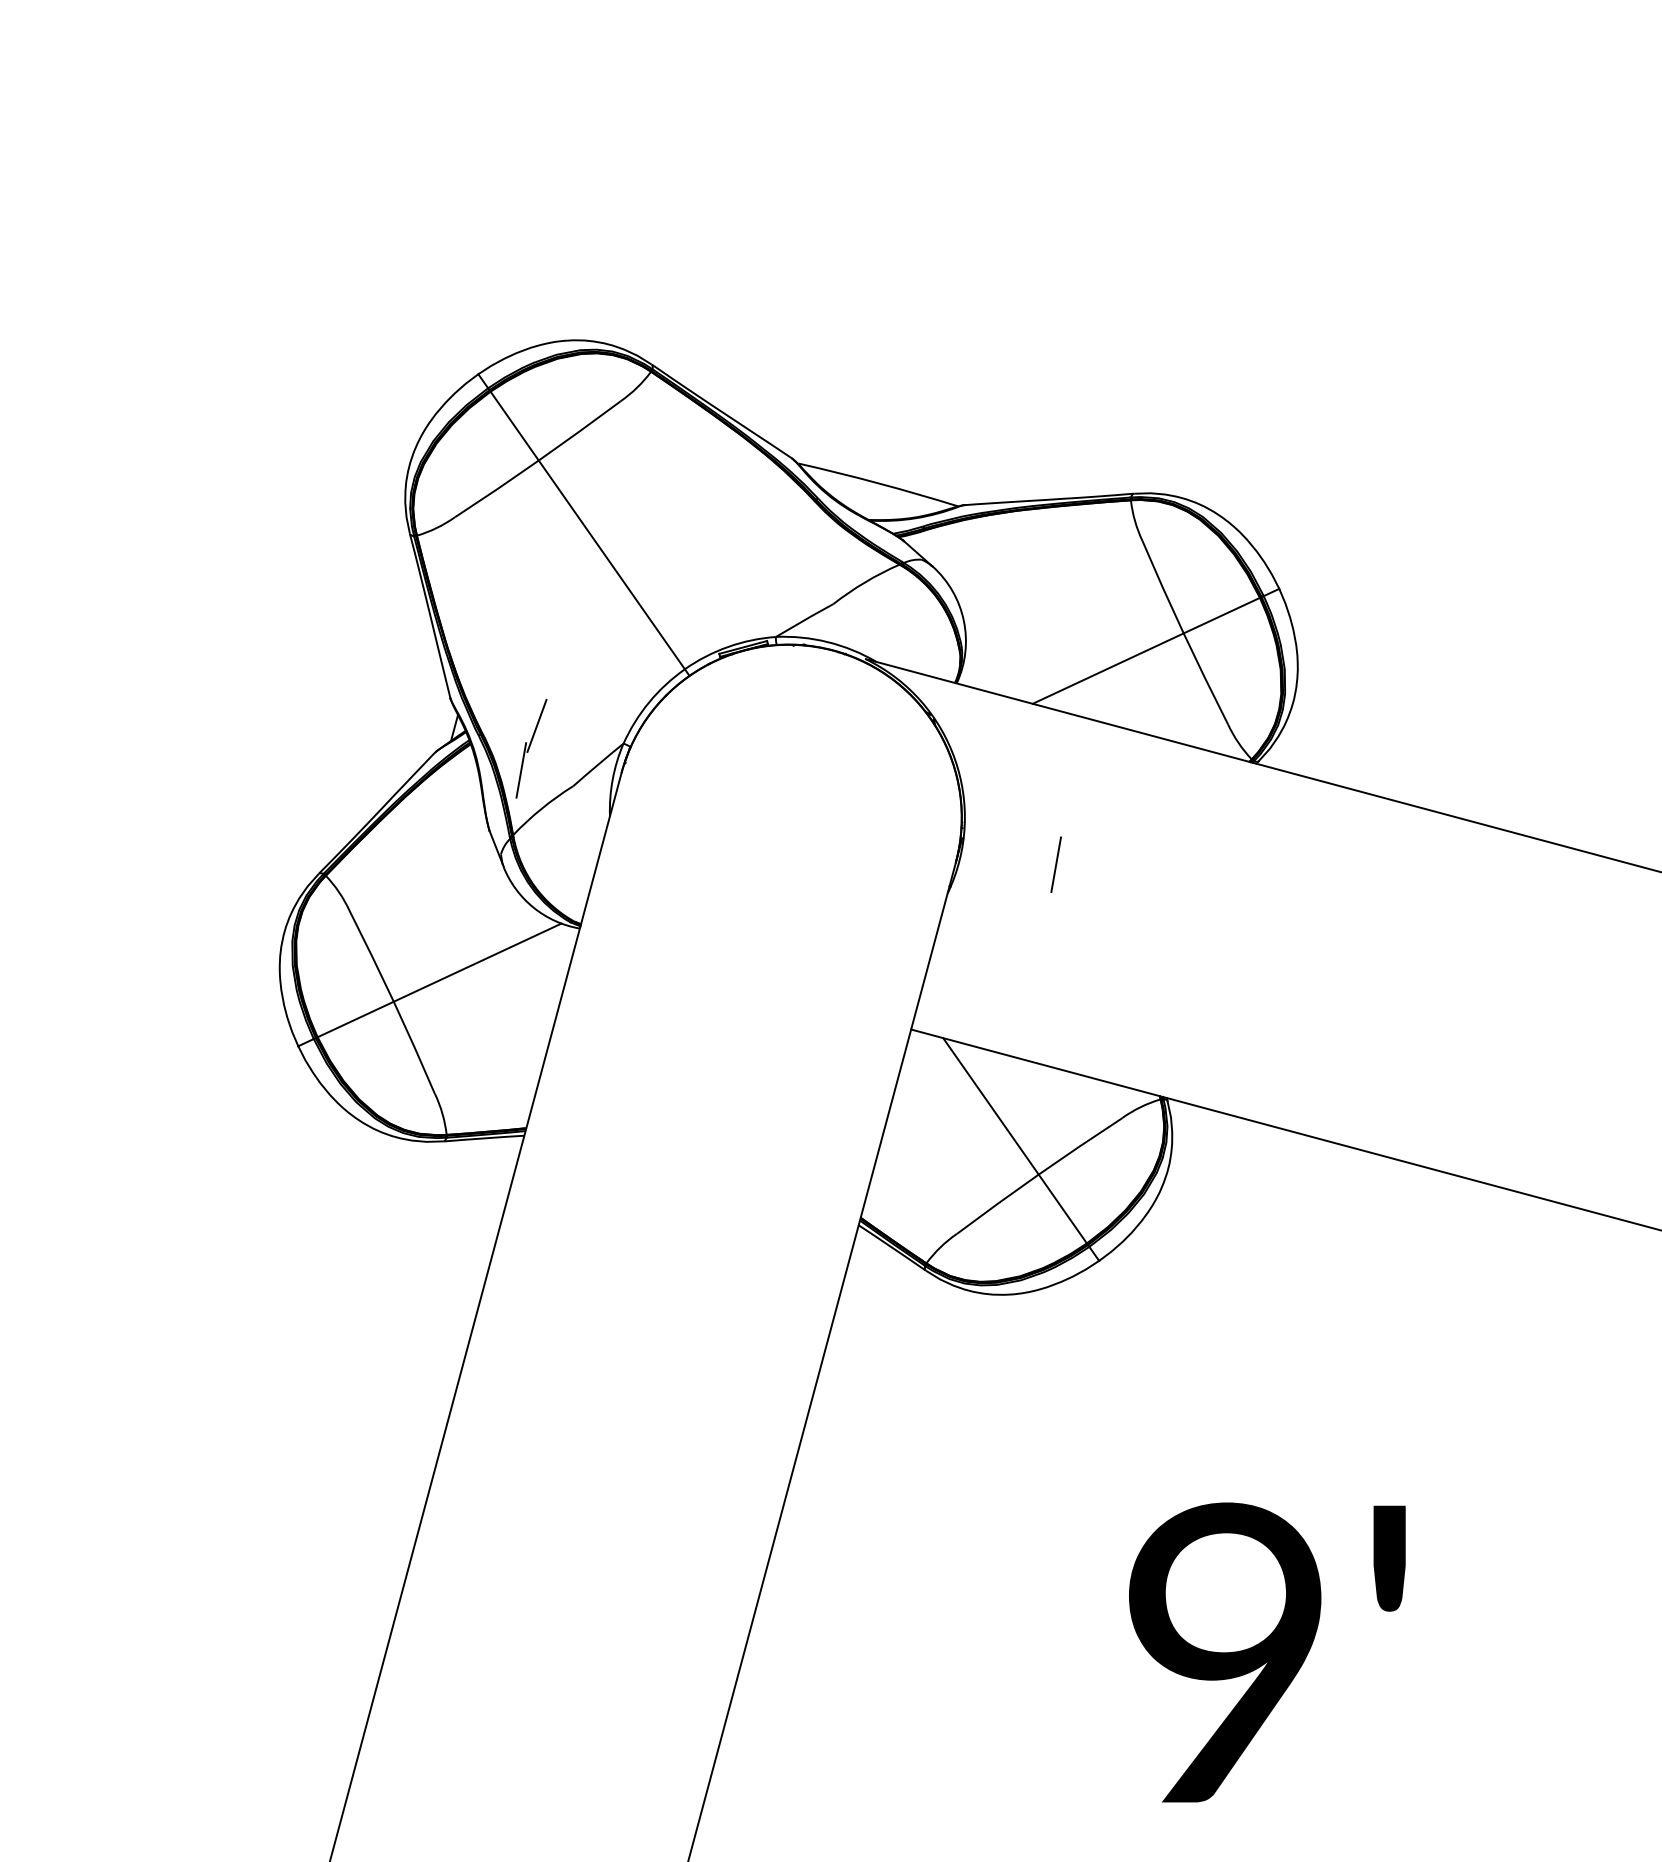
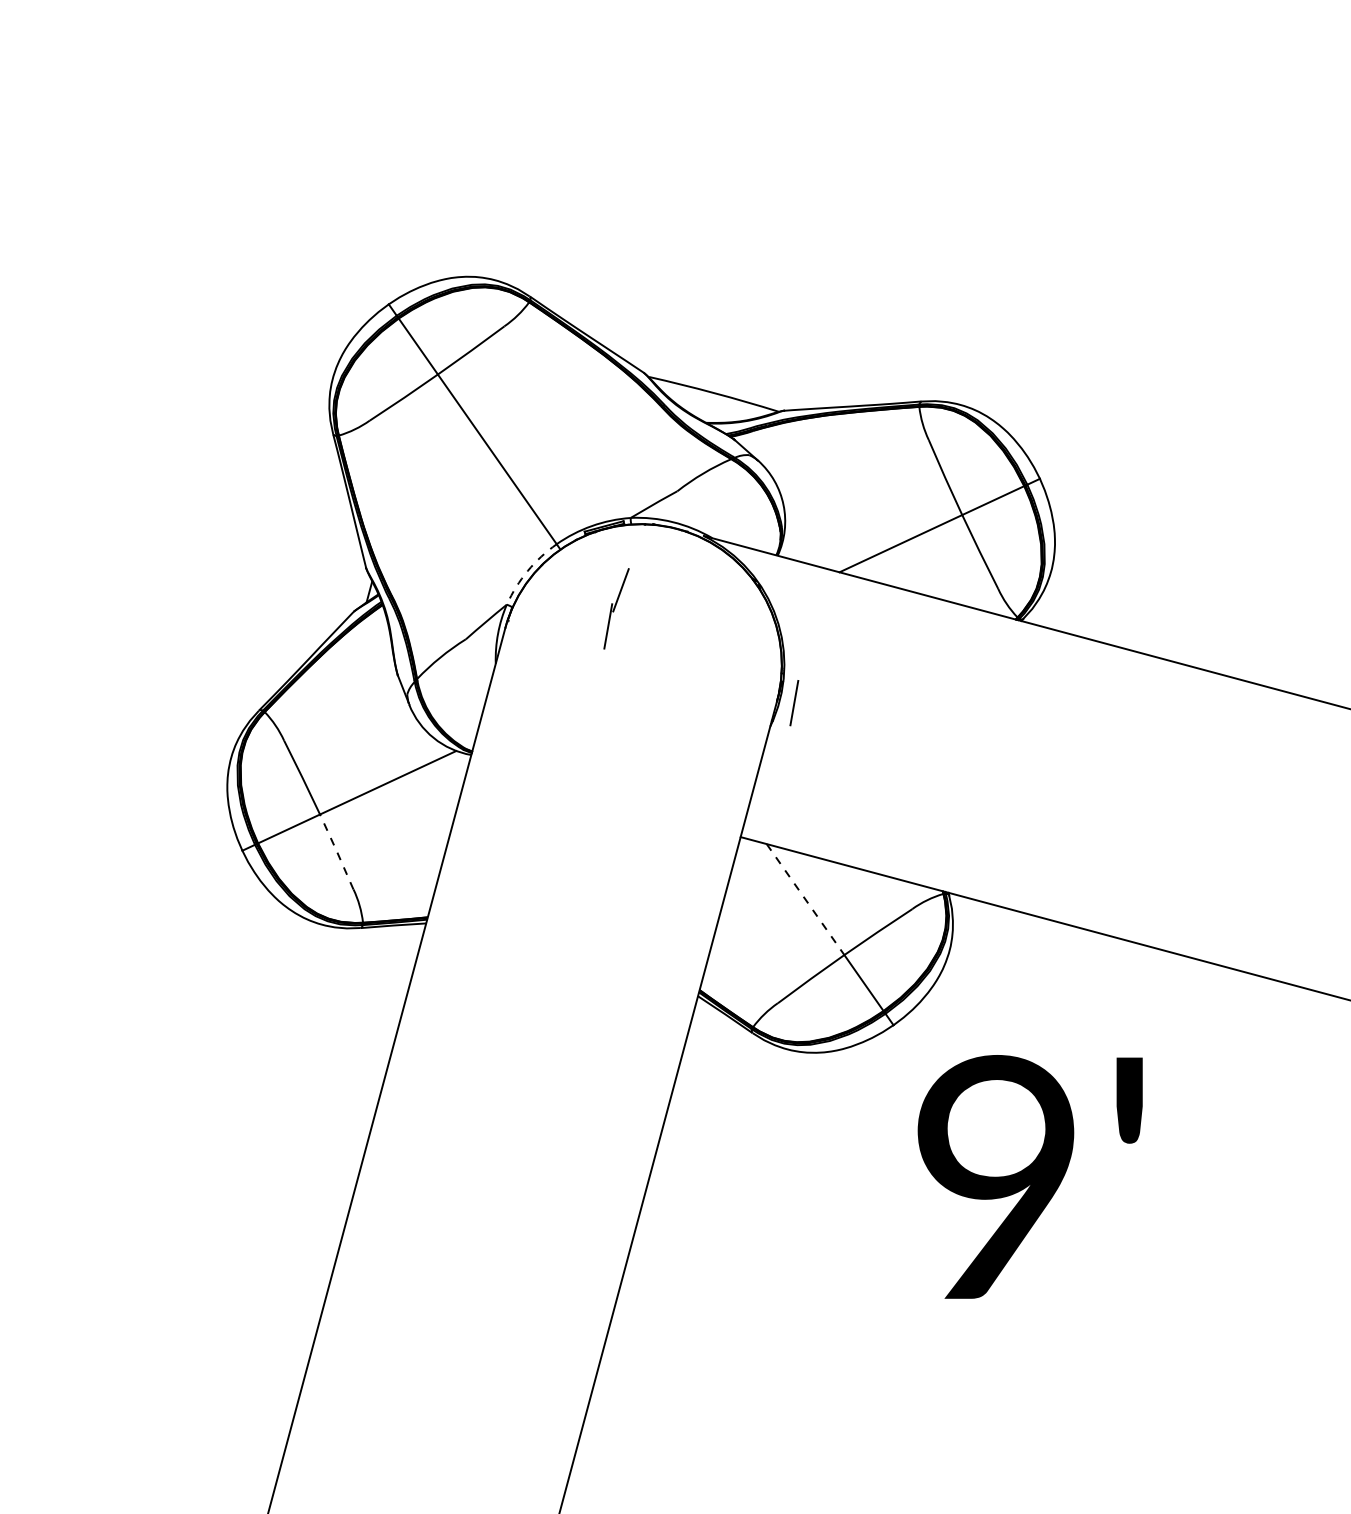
arc: (649, 702) -> (527, 571), solid -> dashed
part: (531, 748) -> (616, 608), moved
line: (1055, 864) -> (793, 702), moved
line: (414, 1047) -> (336, 851), solid -> dashed
line: (991, 1106) -> (805, 899), solid -> dashed
text: (1267, 1652) -> (1030, 1176), moved

